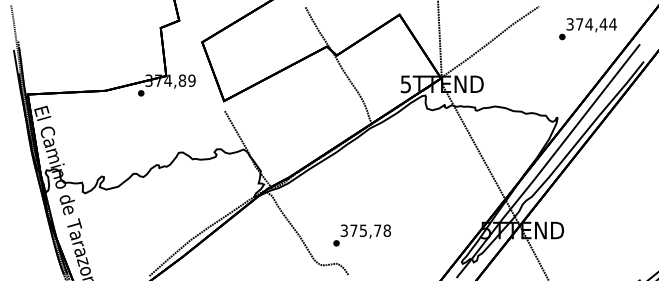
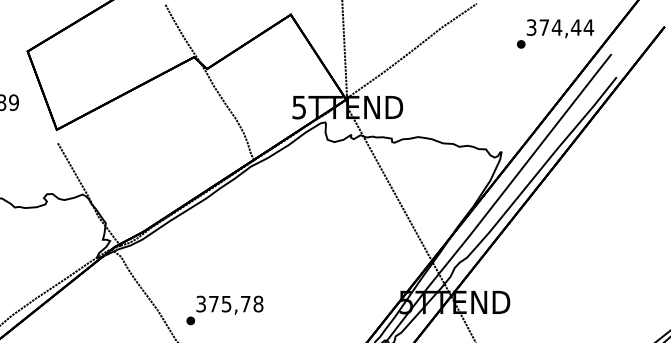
text: (587, 29) -> (554, 34), moved
text: (361, 235) -> (224, 310), moved

